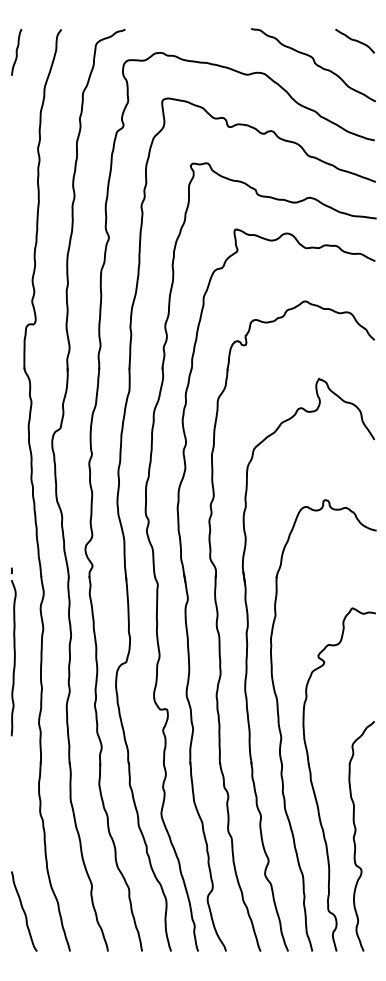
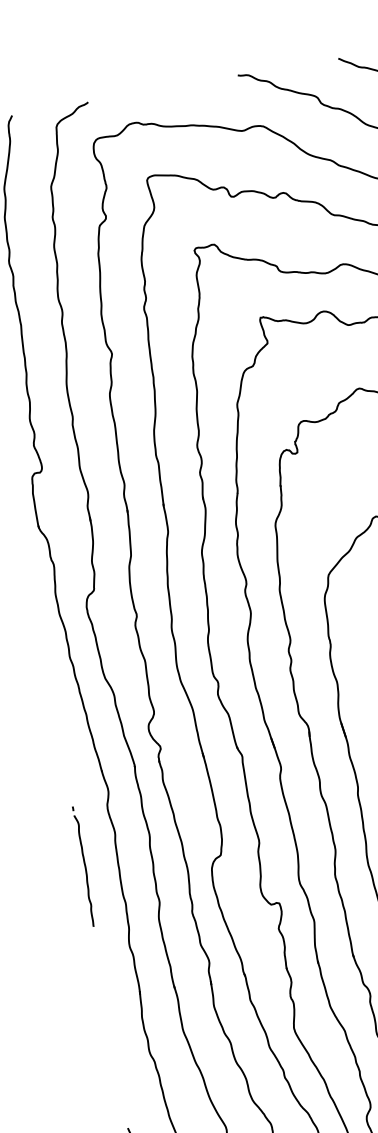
part: (13, 651) -> (84, 865), size x0.6

